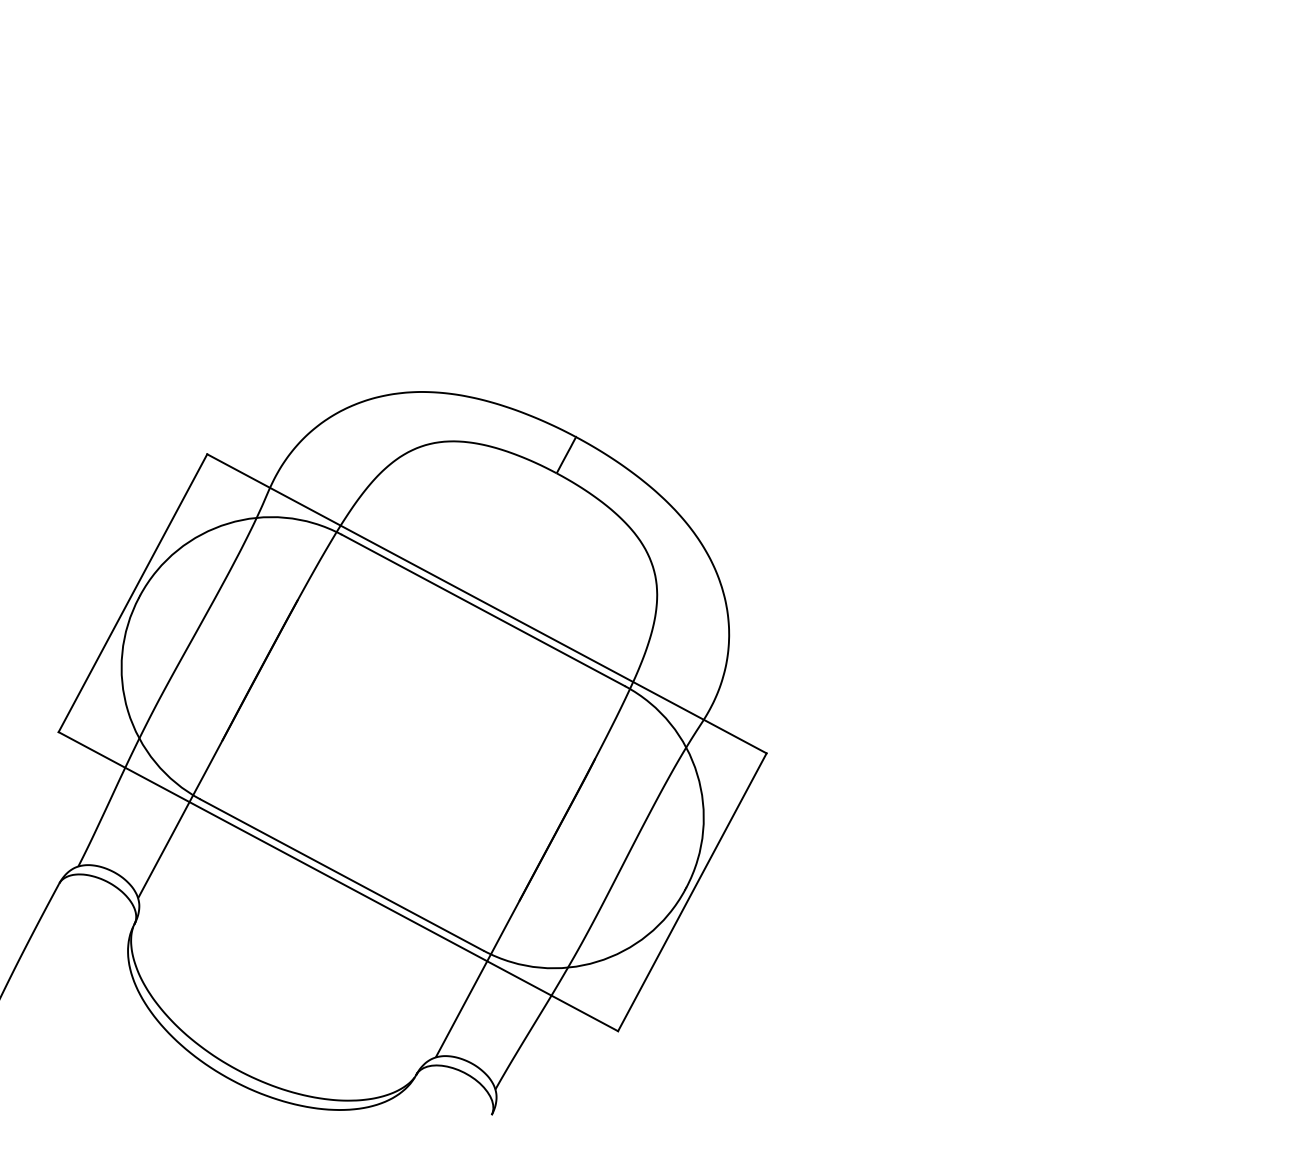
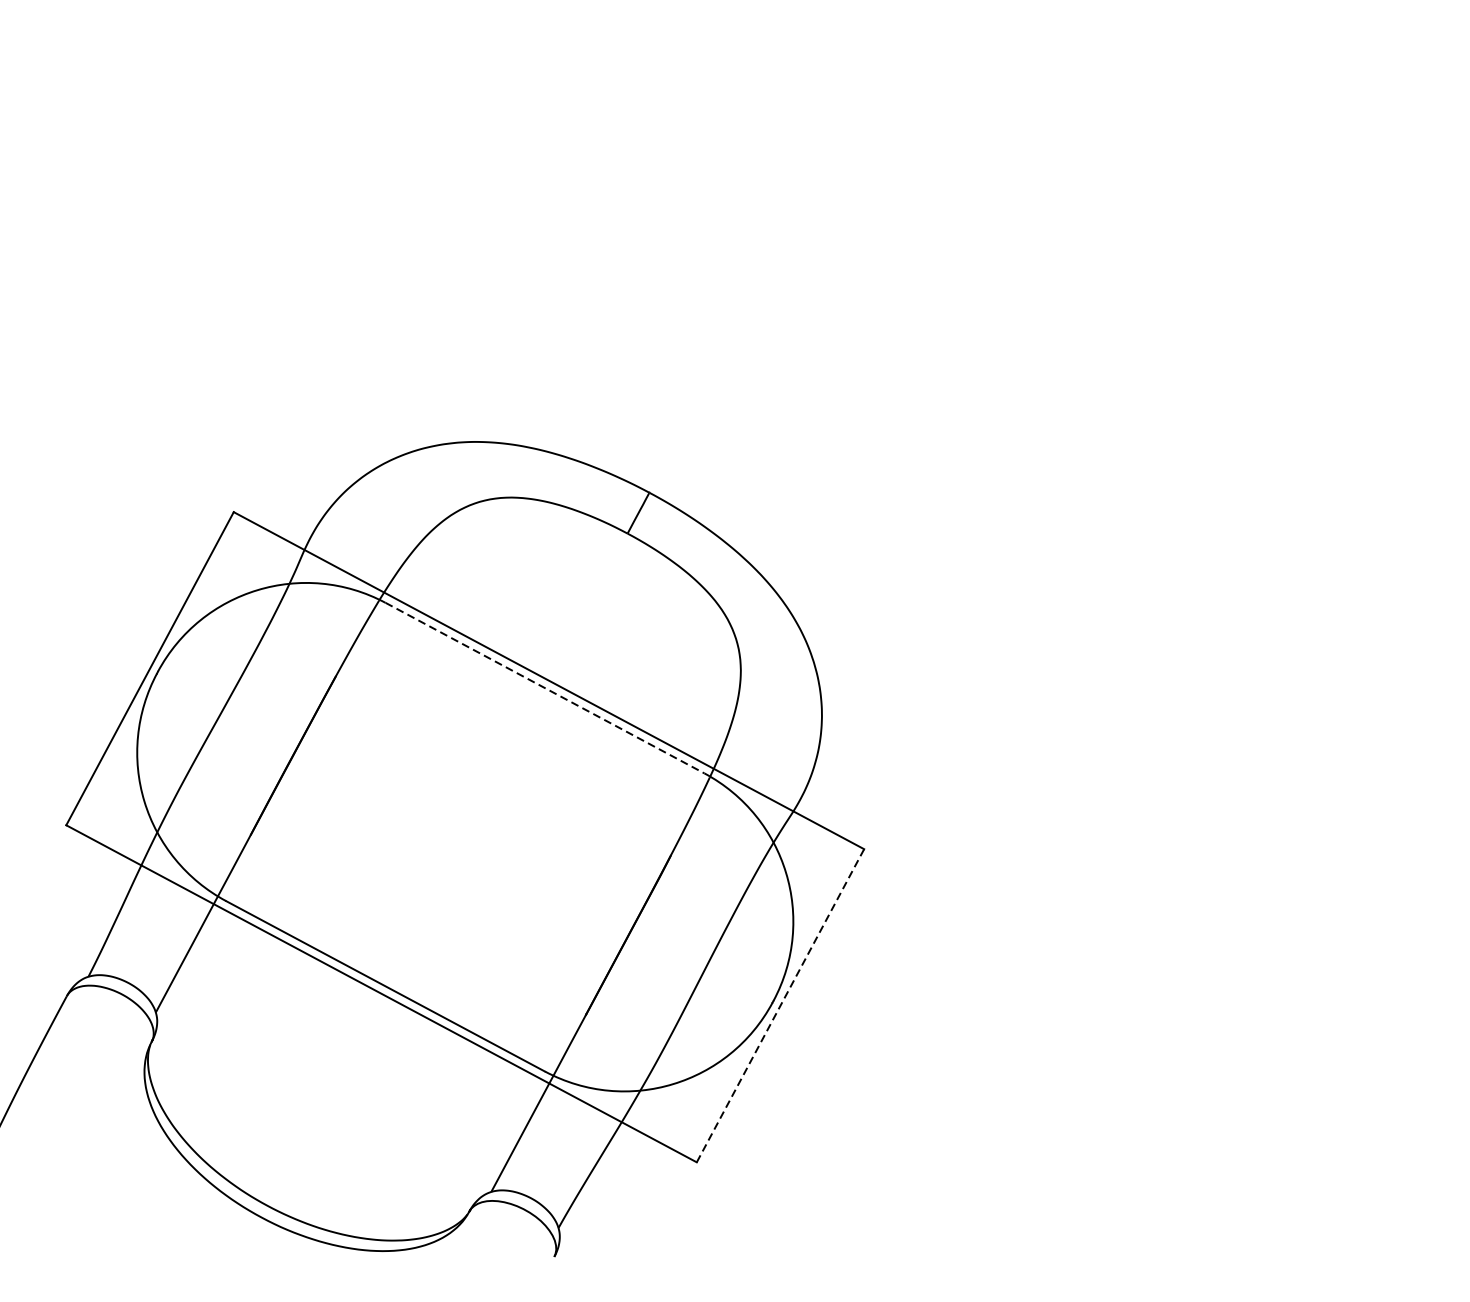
line: (483, 610) -> (545, 688), solid -> dashed
line: (692, 892) -> (780, 1006), solid -> dashed

